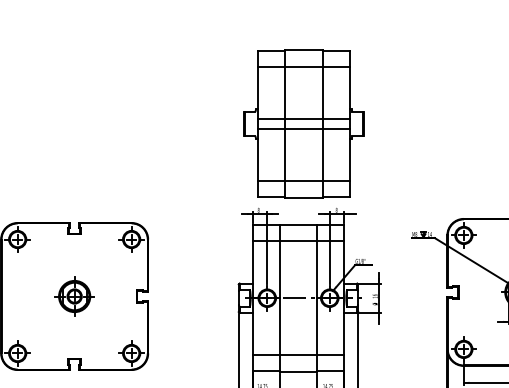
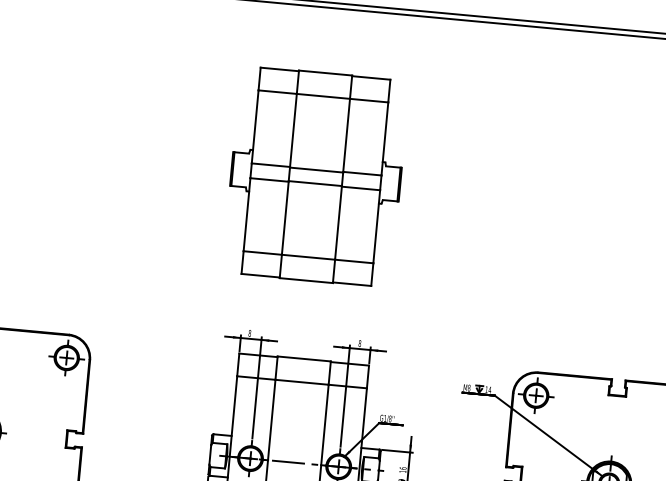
part: (303, 123) -> (315, 176), moved

